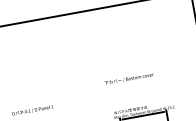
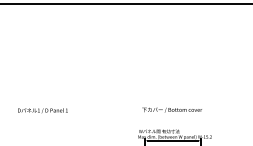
text: (128, 78) -> (171, 109), moved

